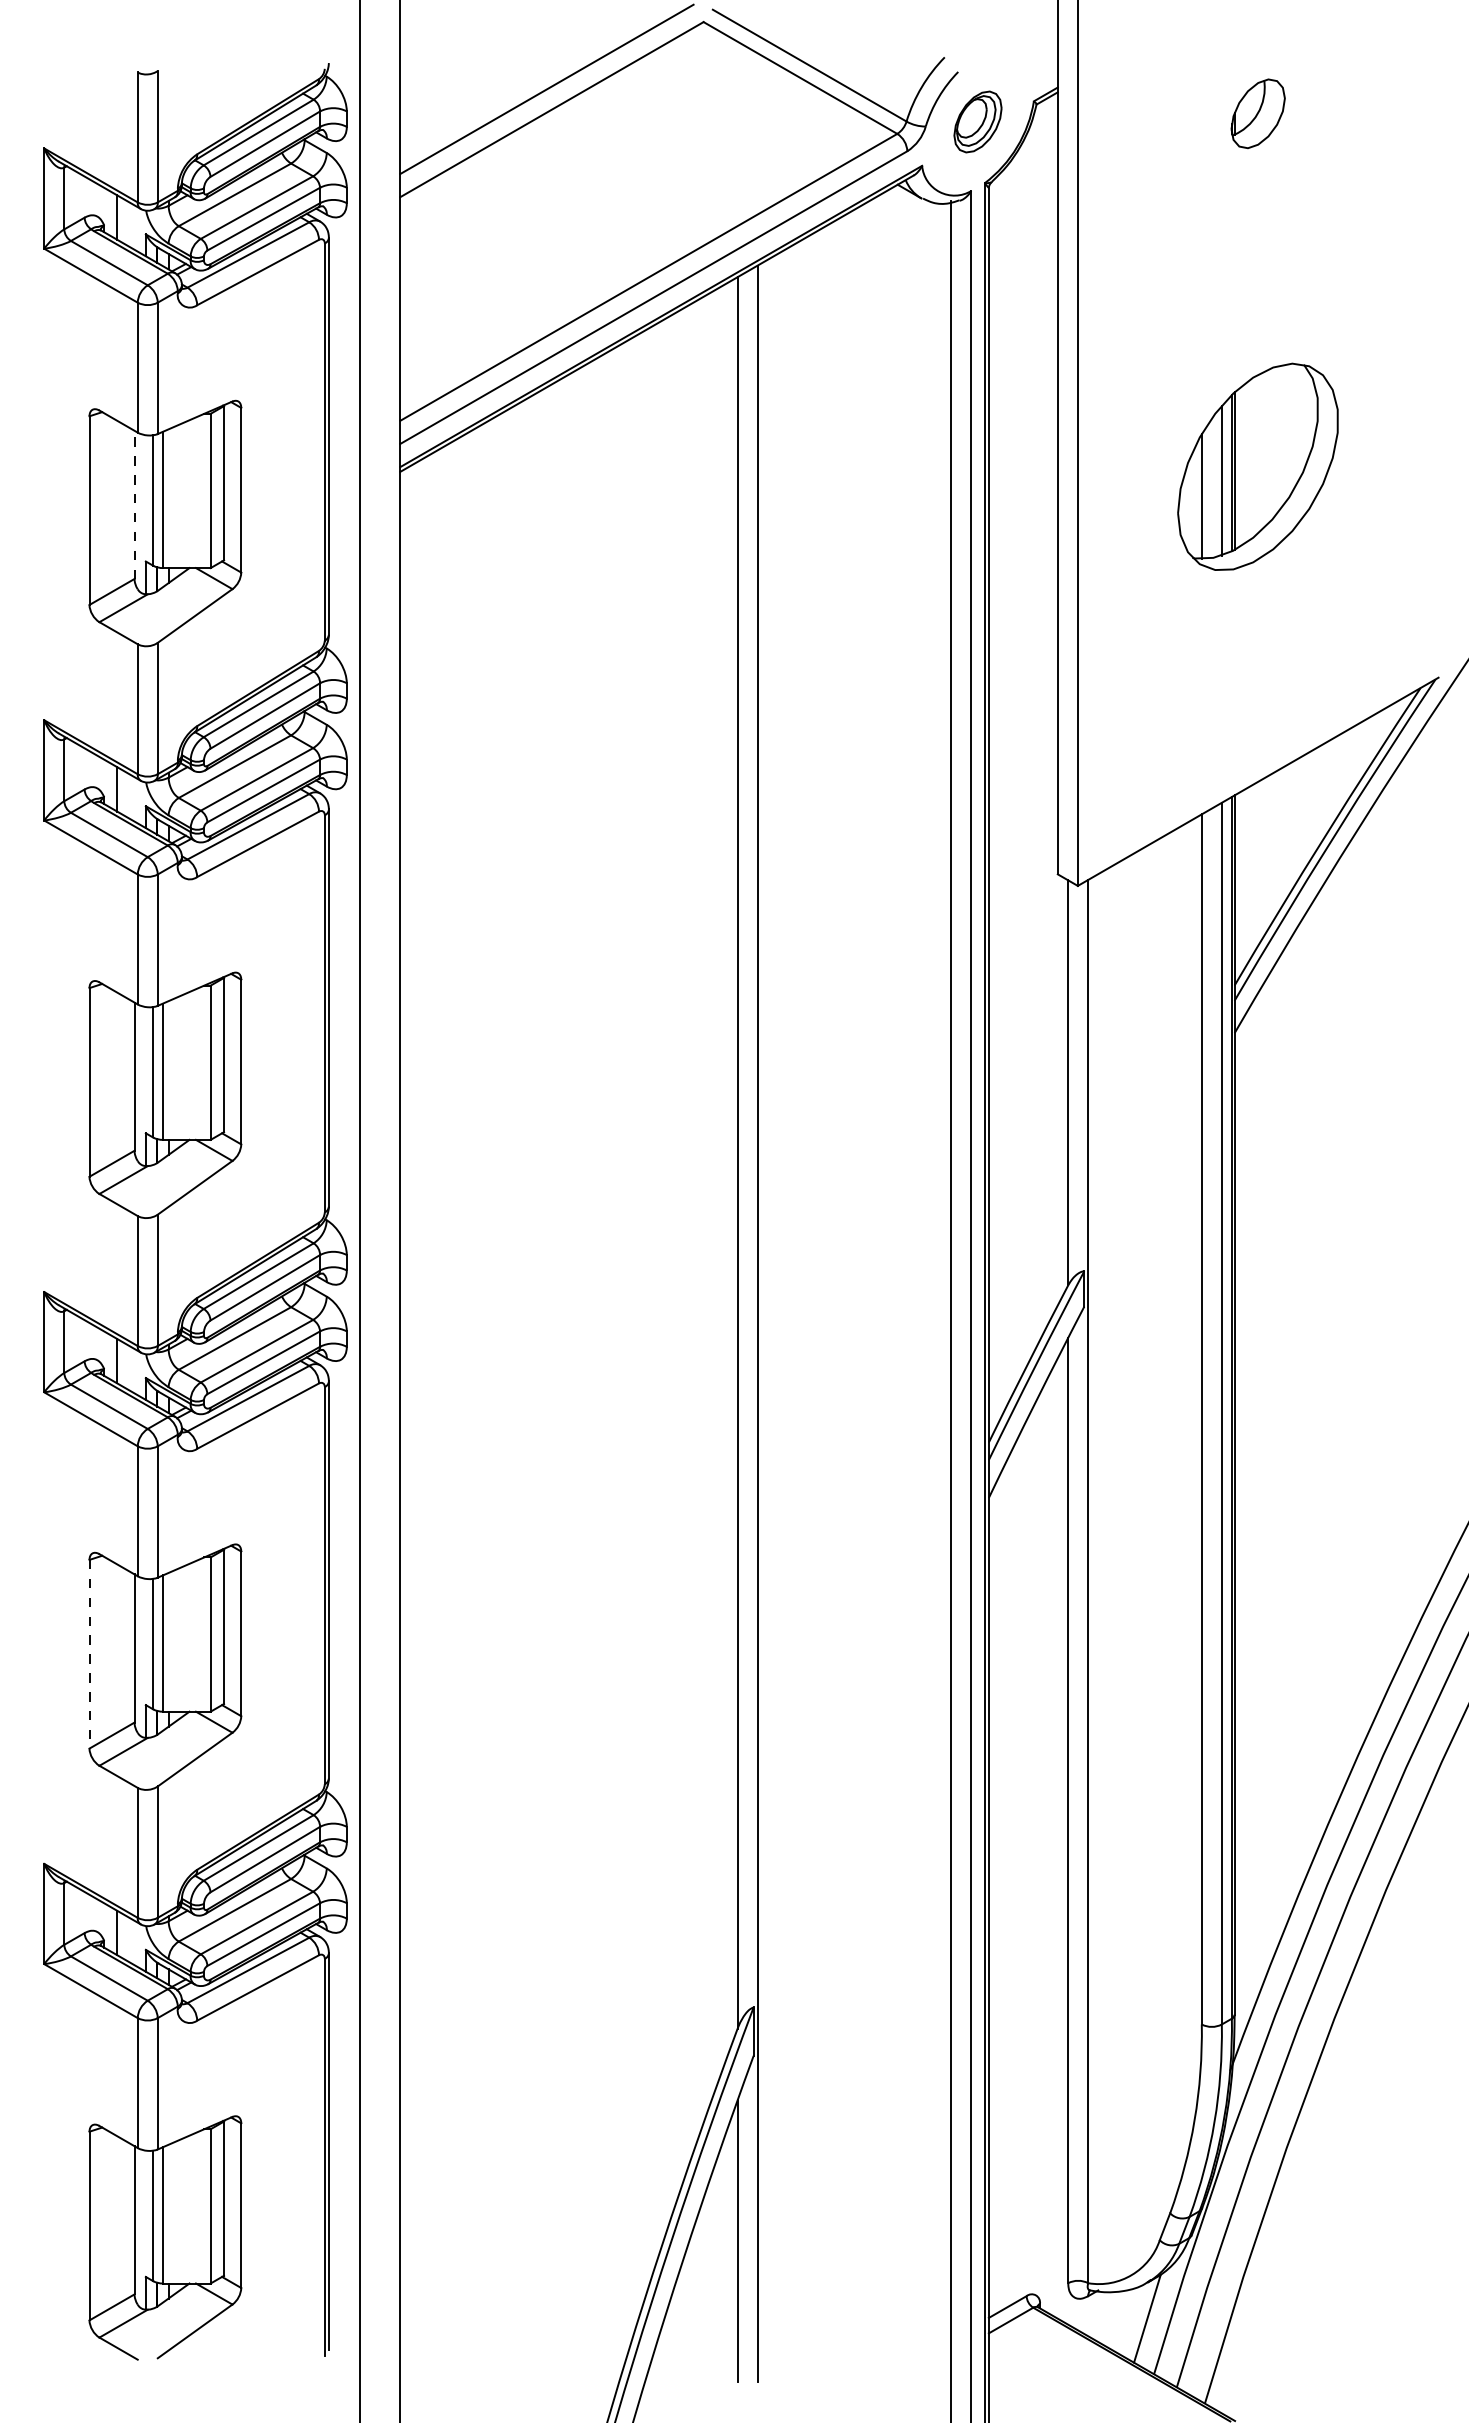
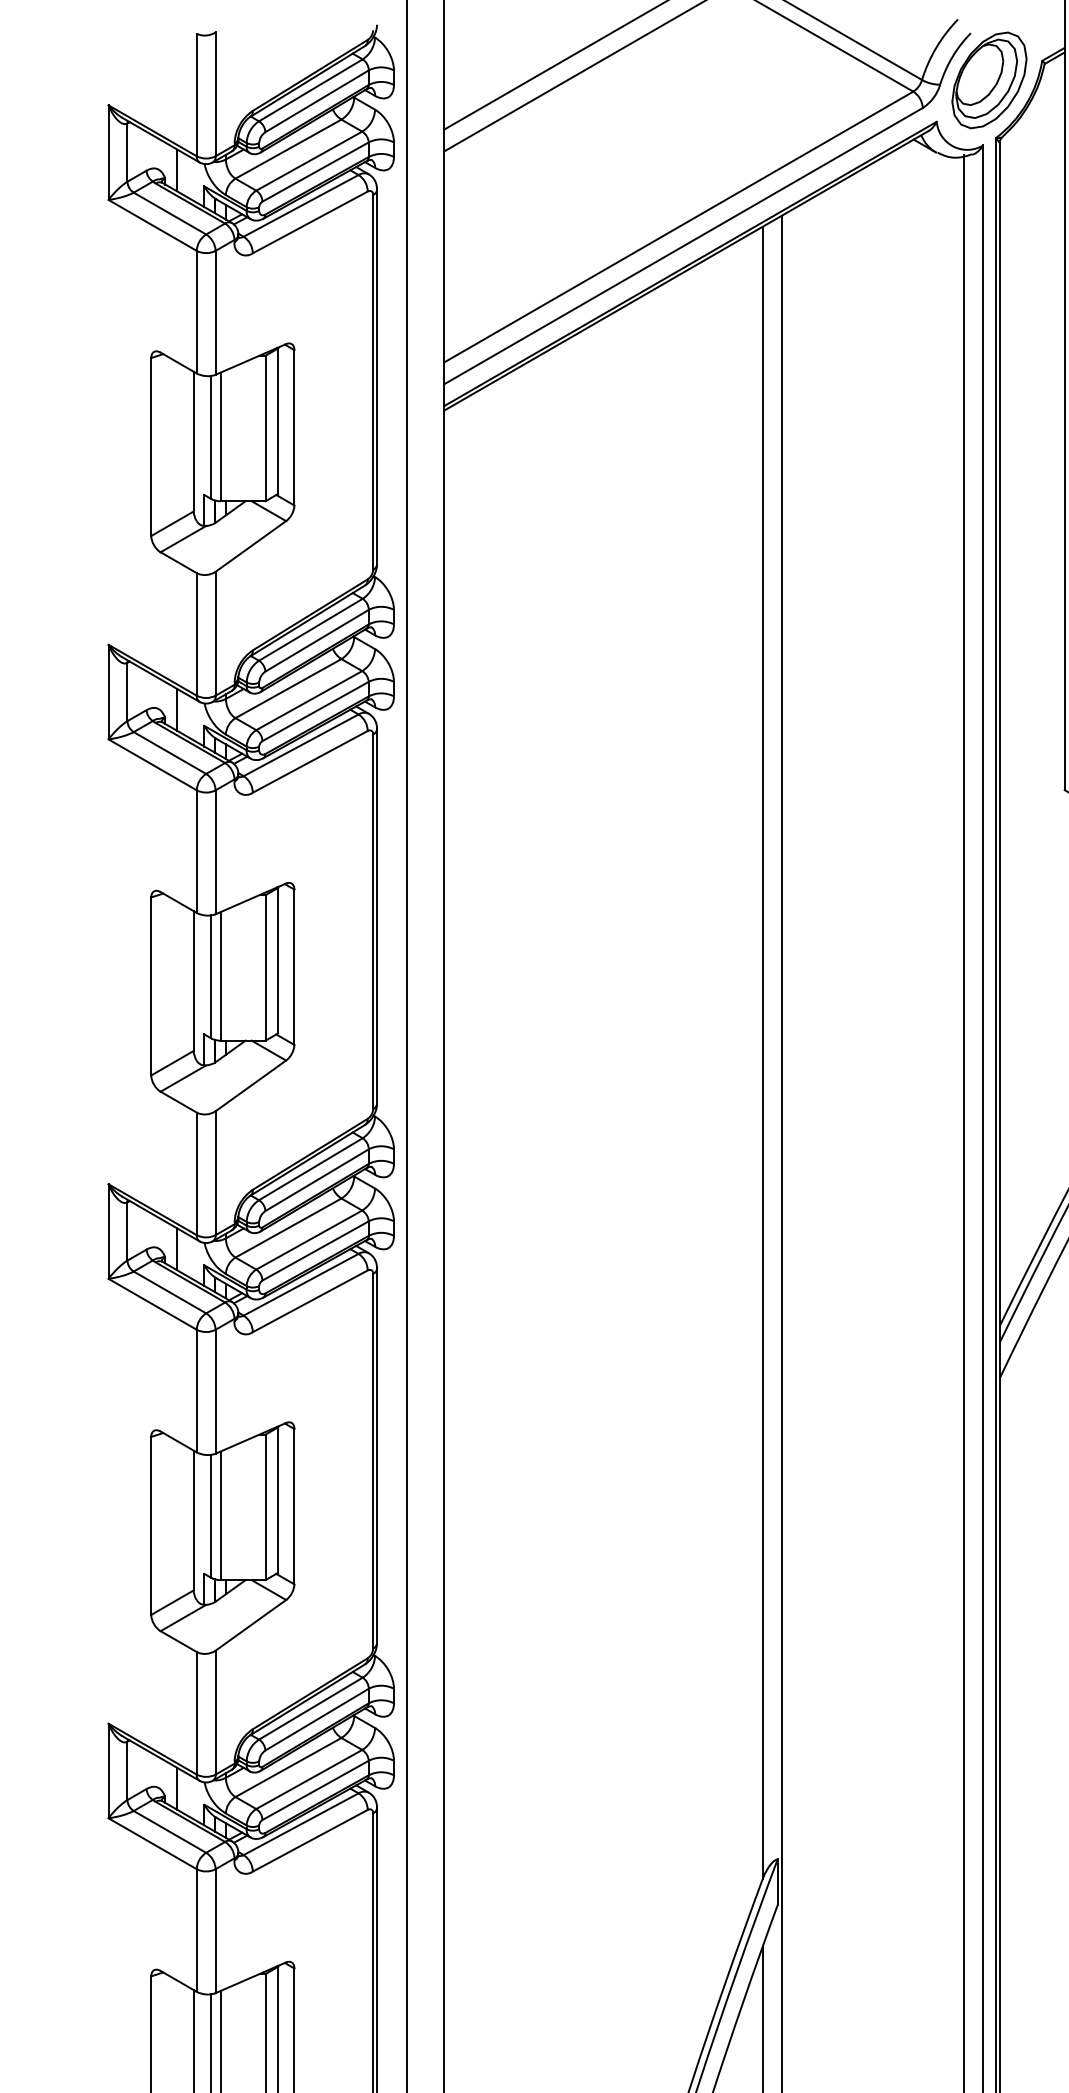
part: (977, 121) -> (988, 79), size x1.67
line: (134, 504) -> (193, 441), dashed -> solid
line: (89, 1654) -> (151, 1526), dashed -> solid

